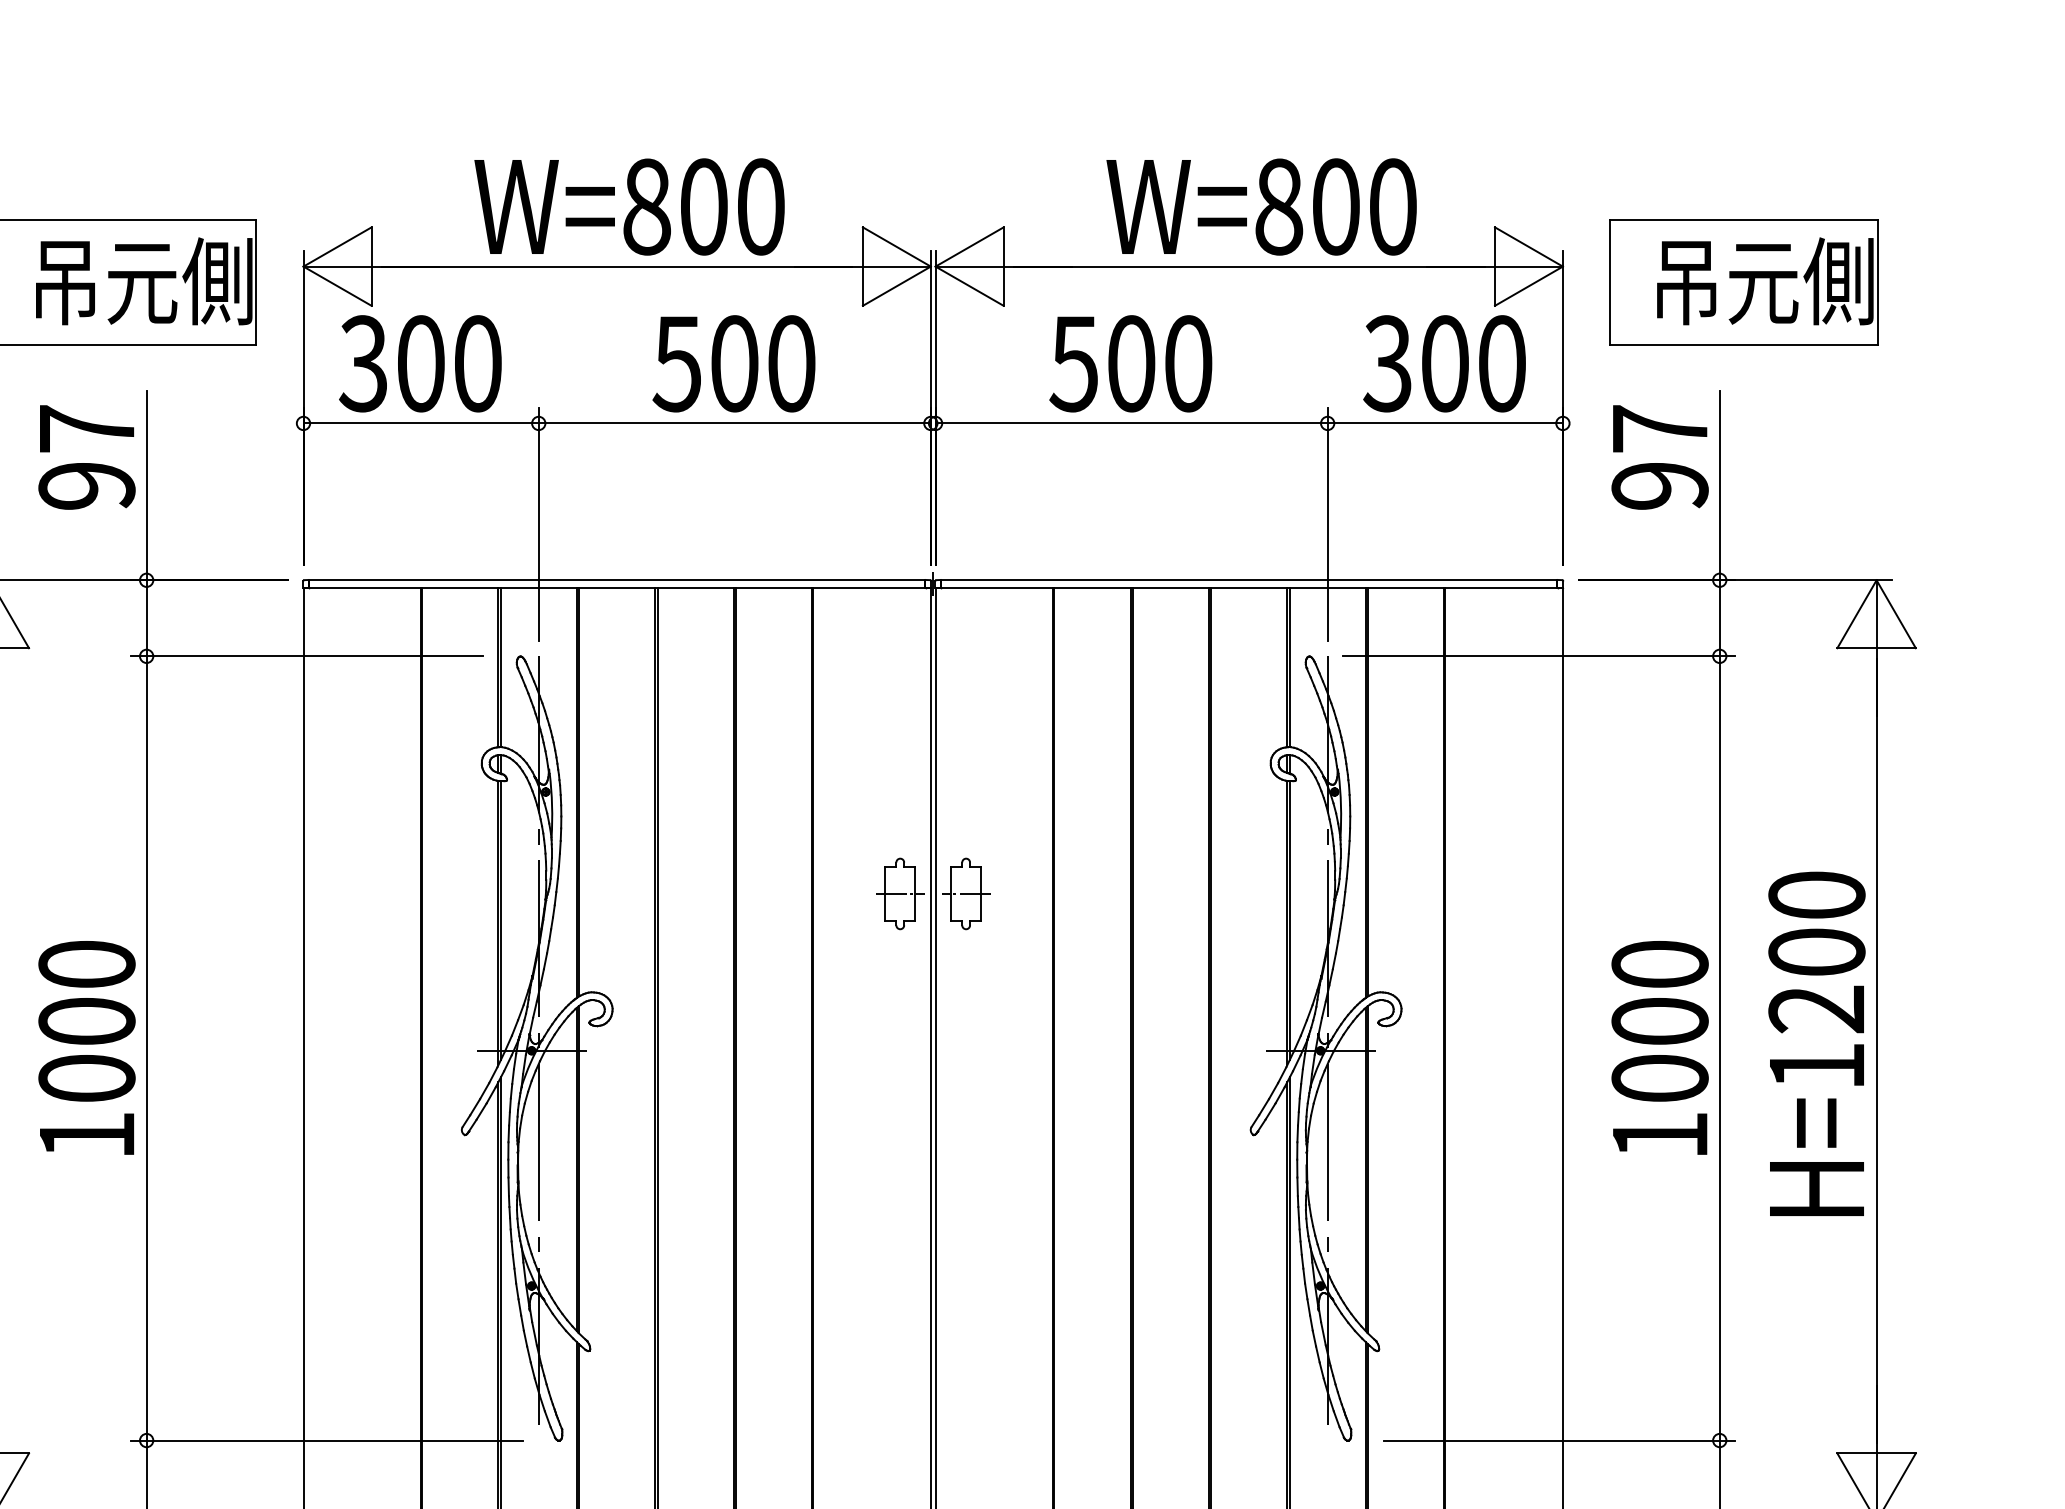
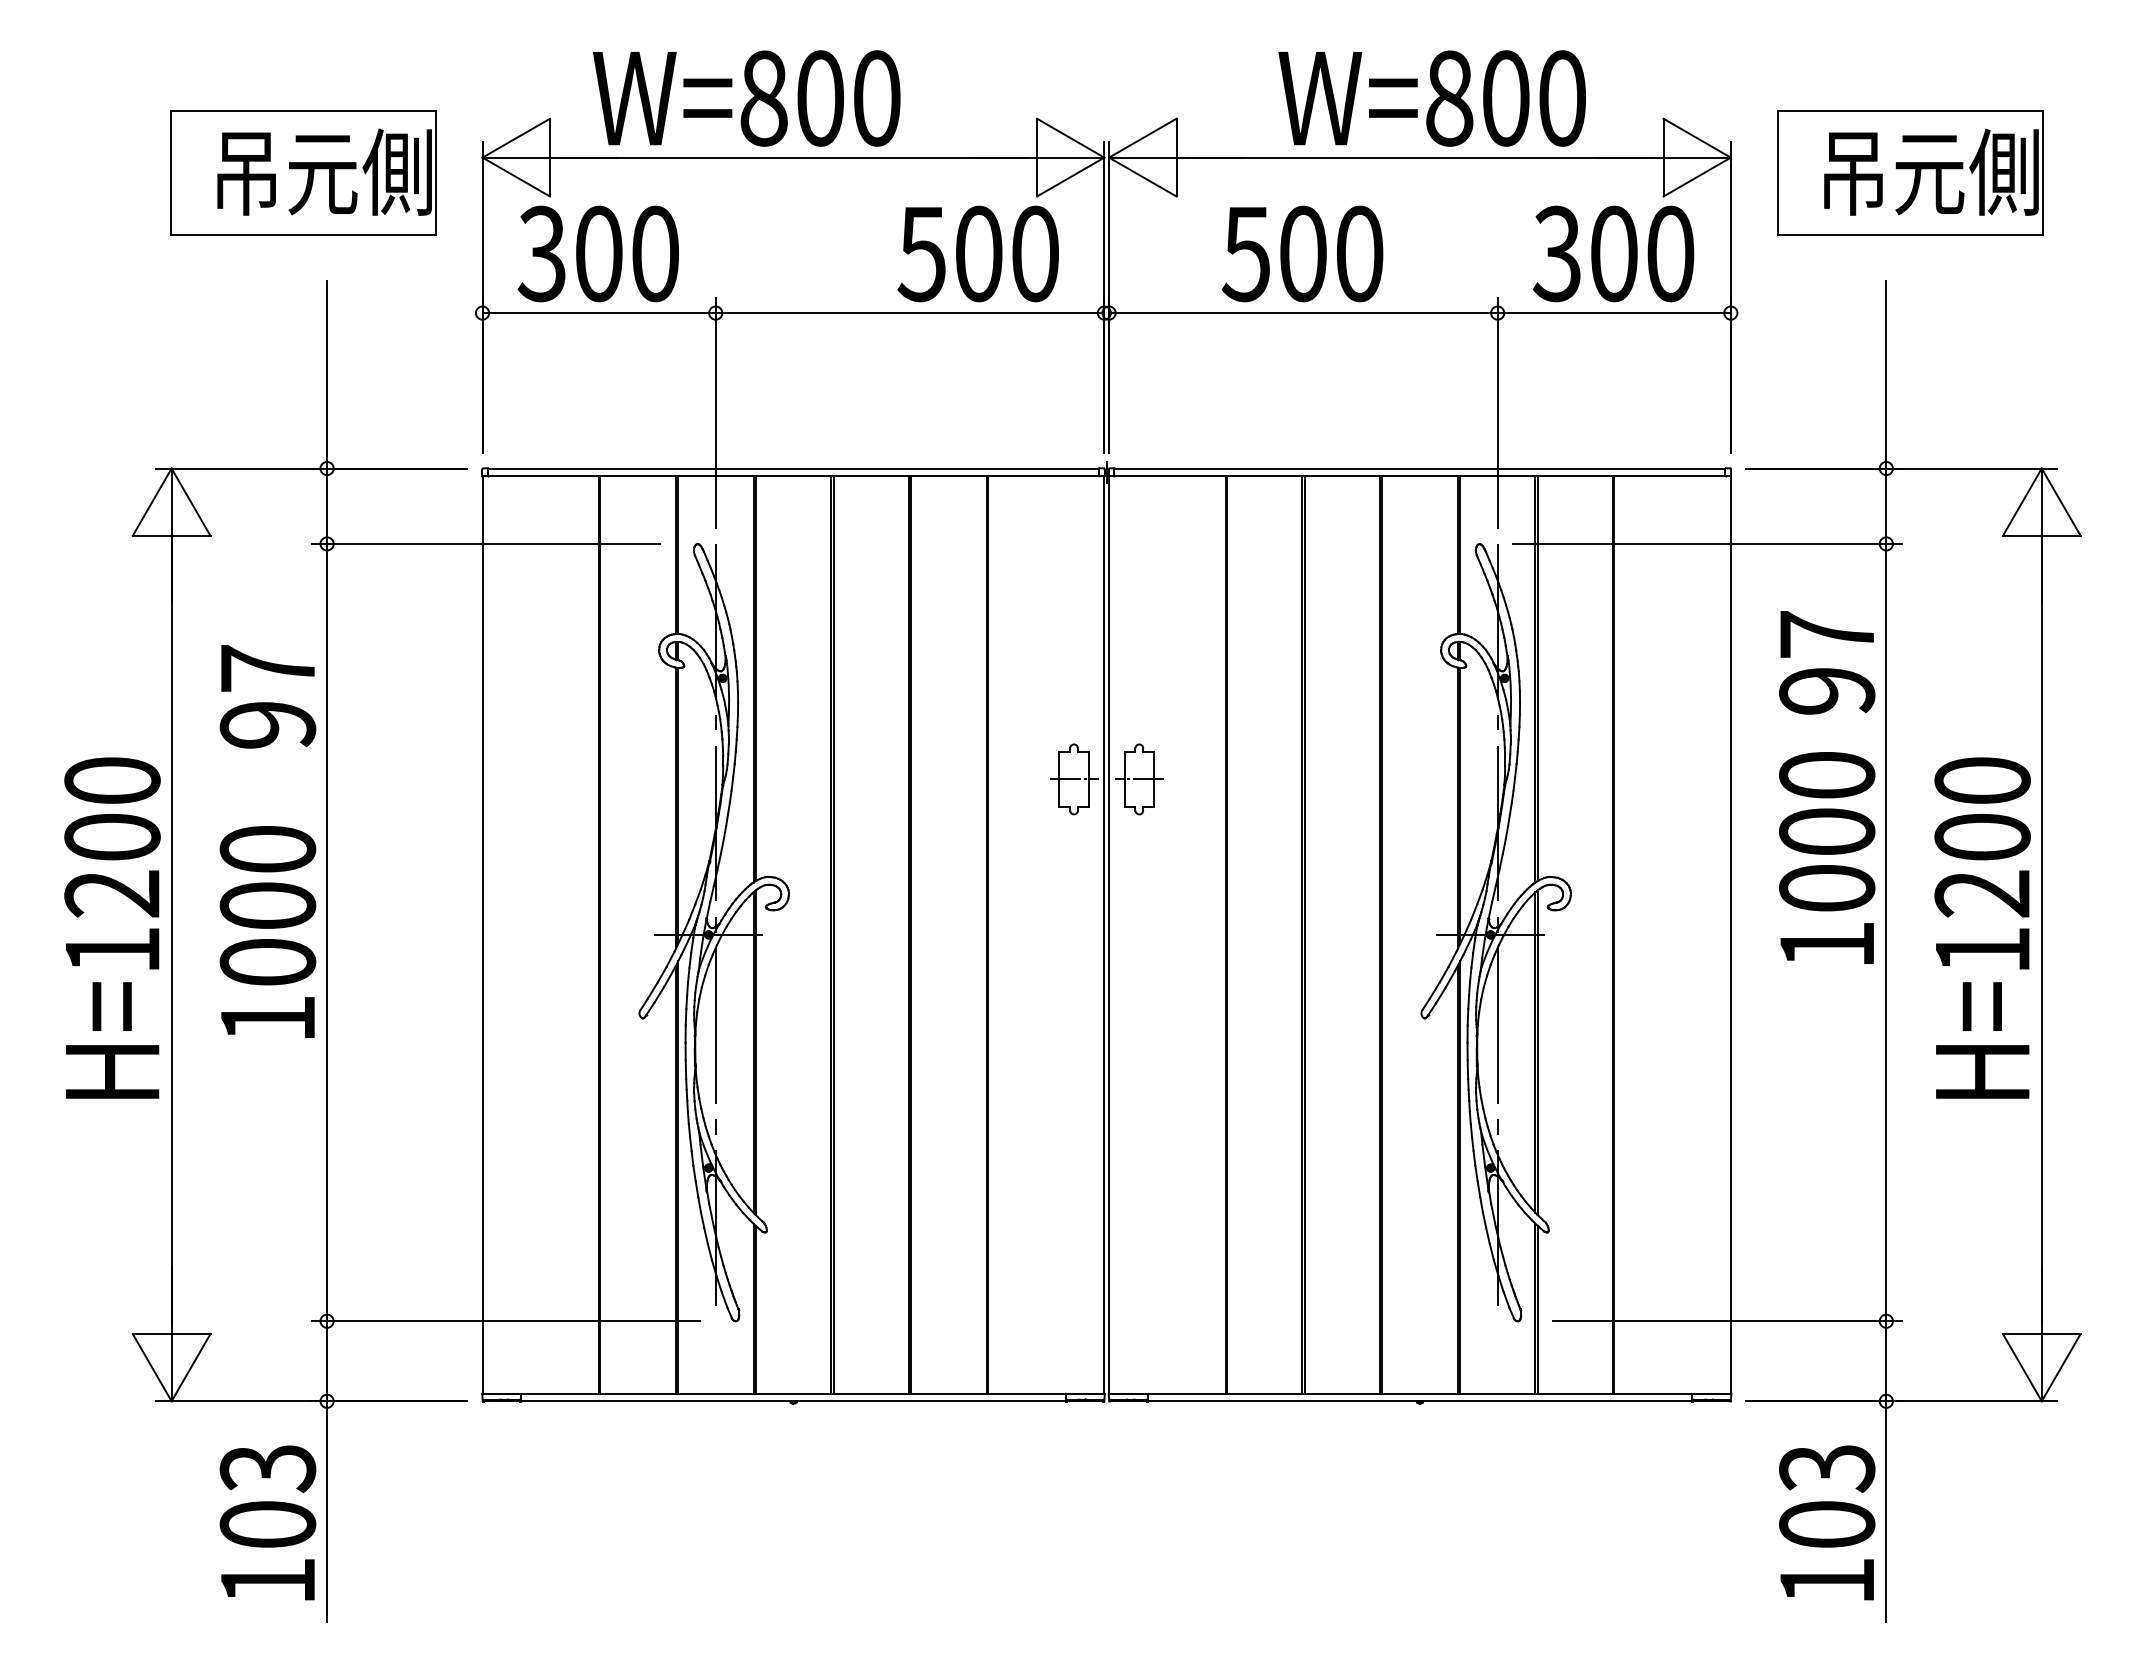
text: (629, 206) -> (746, 98), moved
text: (733, 363) -> (977, 253), moved
text: (86, 457) -> (267, 696), moved
text: (1660, 457) -> (1827, 662), moved
text: (1660, 1047) -> (1827, 857), moved

